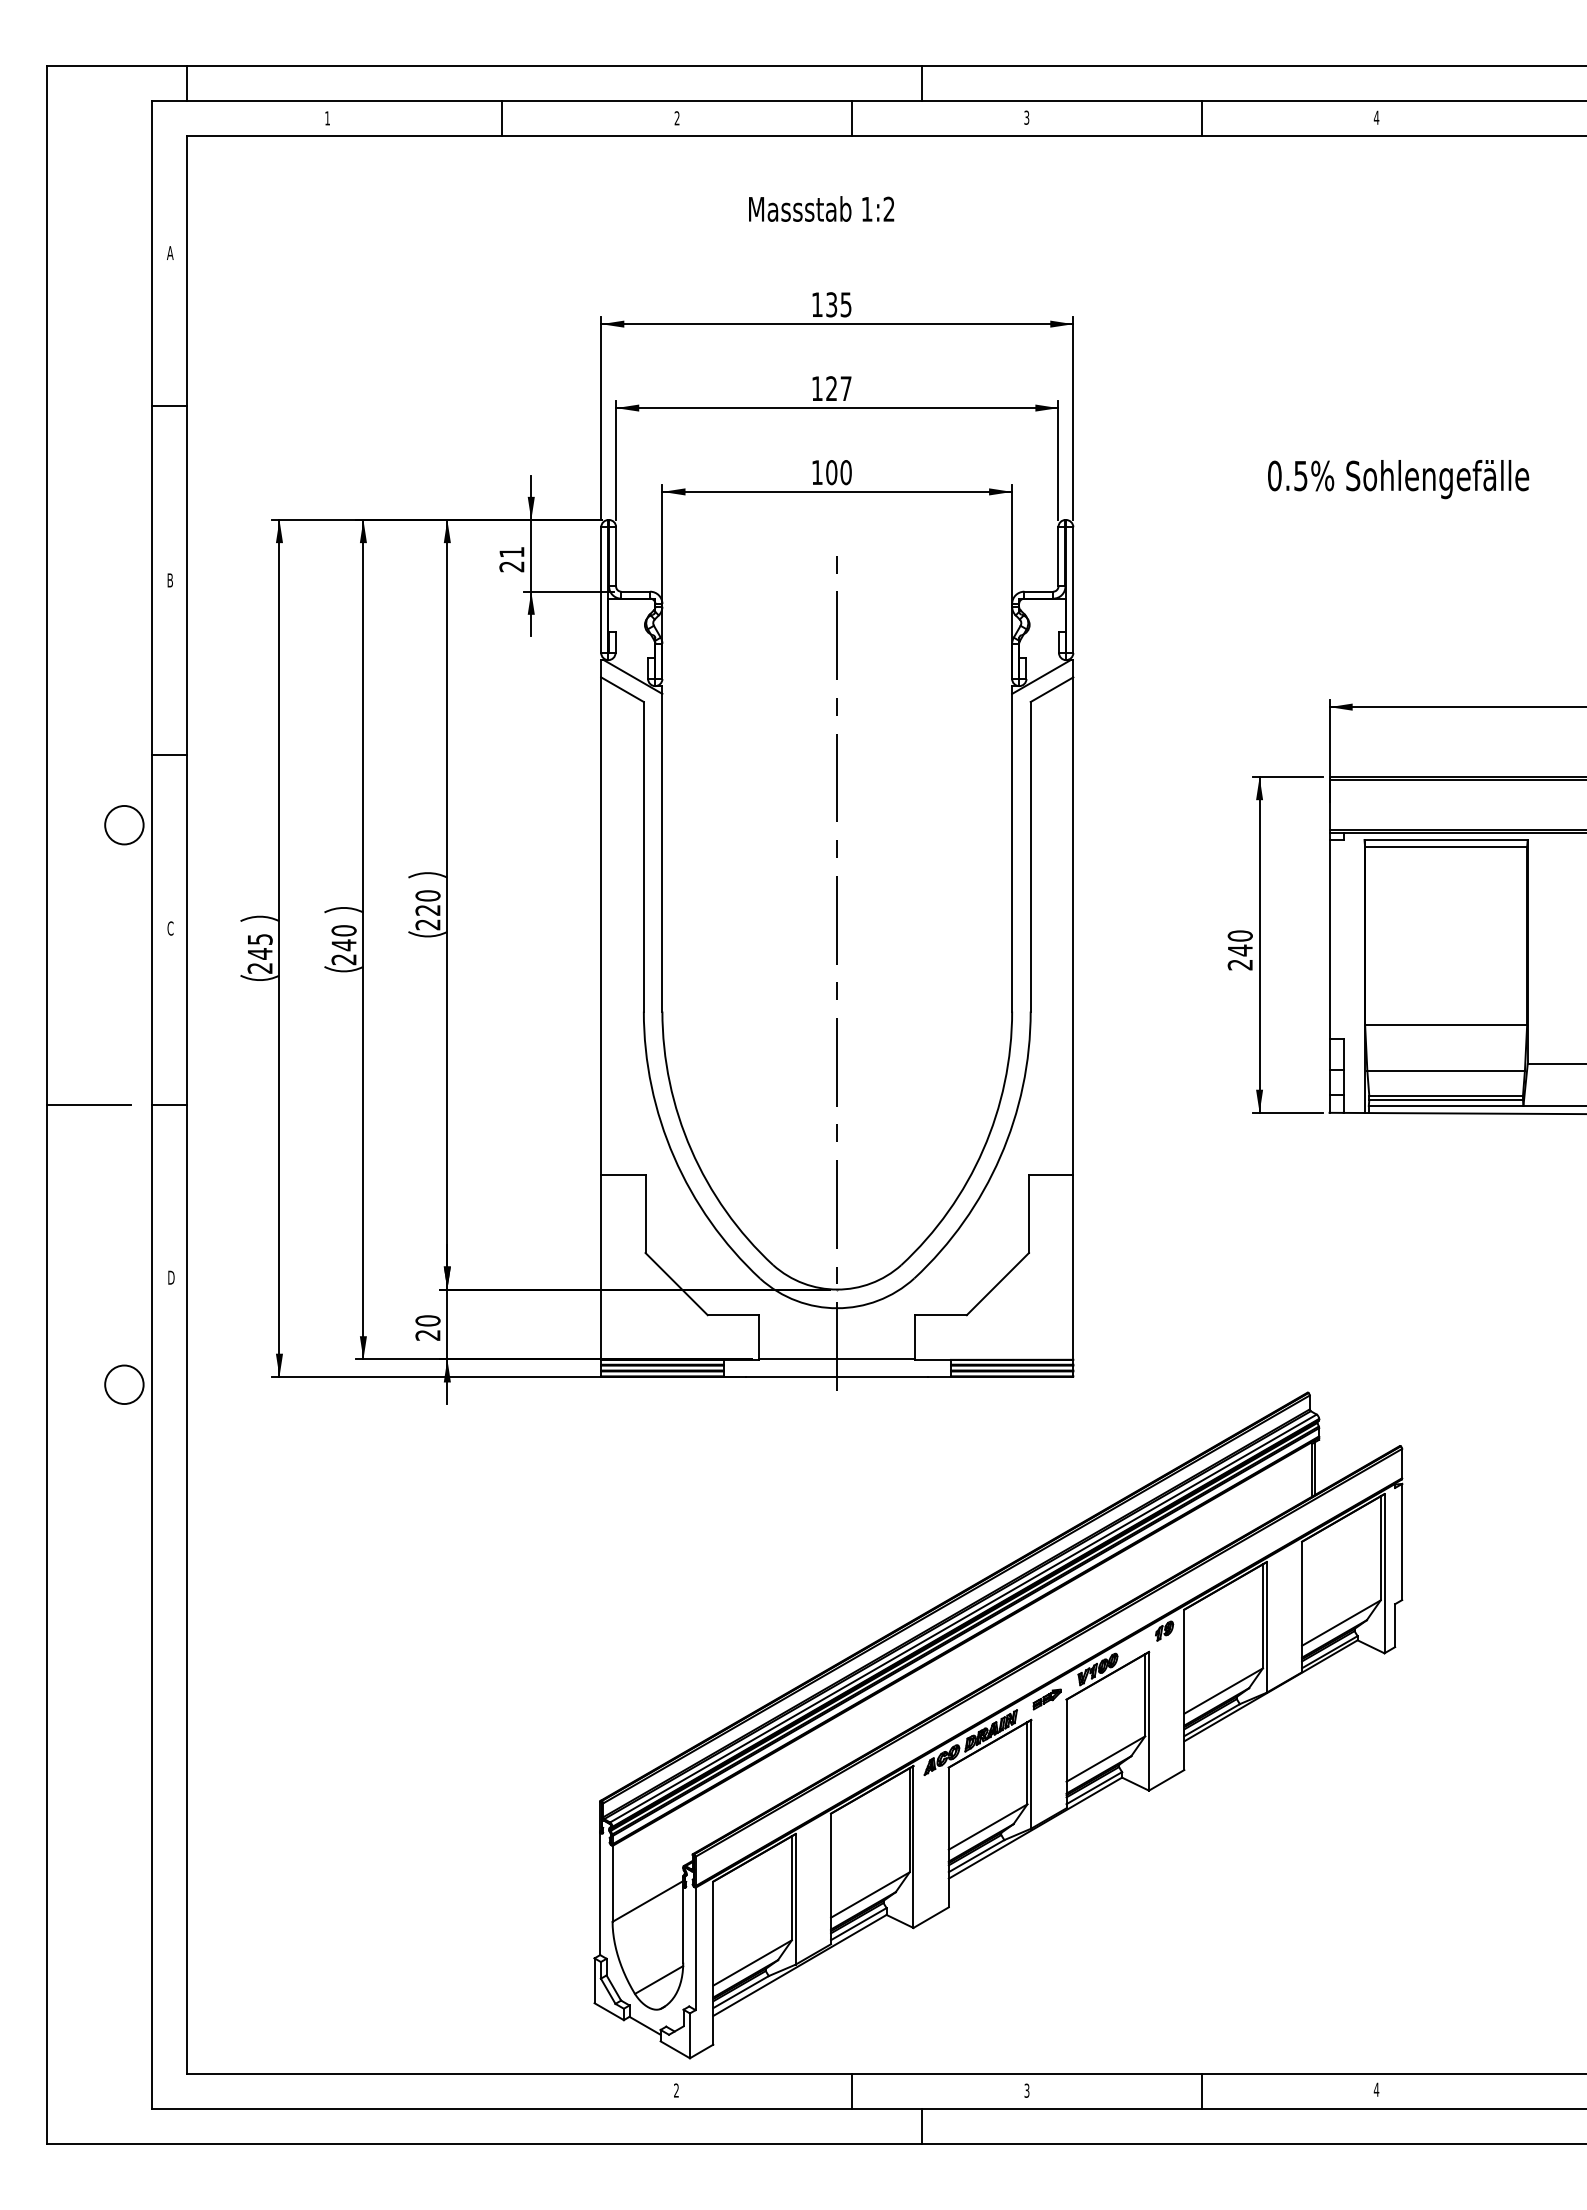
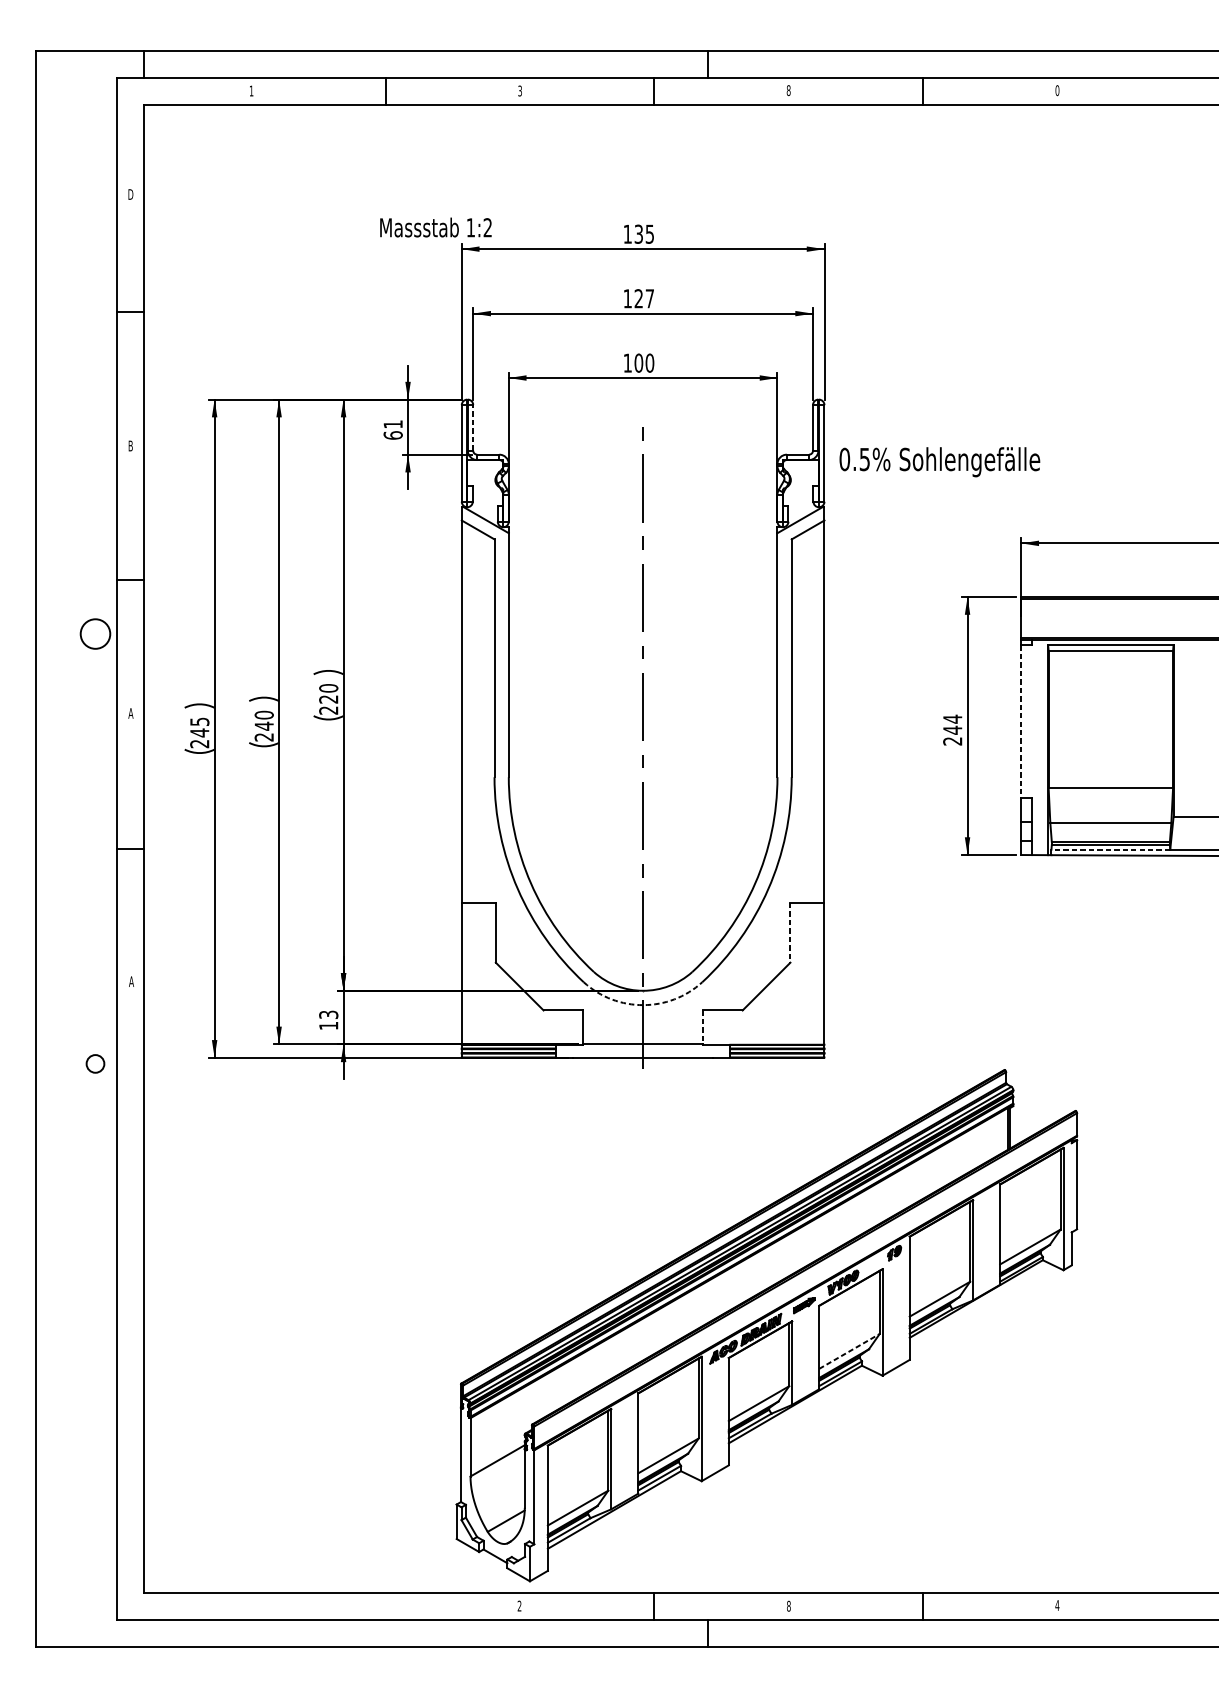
text: (1026, 117) -> (788, 90), 3 -> 8
text: (1376, 117) -> (1057, 90), 4 -> 0
text: (676, 118) -> (519, 91), 2 -> 3
text: (821, 208) -> (435, 227), moved
text: (170, 252) -> (130, 194), A -> D
text: (1398, 479) -> (939, 462), moved
line: (616, 556) -> (473, 427), solid -> dashed
text: (511, 566) -> (392, 435), 21 -> 61
text: (170, 928) -> (130, 713), C -> A
text: (1239, 936) -> (952, 719), 240 -> 244
line: (1329, 939) -> (1021, 721), solid -> dashed
line: (89, 1105) -> (68, 849), removed
line: (1445, 1105) -> (1110, 849), solid -> dashed
line: (1029, 1214) -> (790, 933), solid -> dashed
text: (171, 1277) -> (131, 981), D -> A
arc: (837, 1308) -> (643, 1005), solid -> dashed
text: (427, 1327) -> (328, 1019), 20 -> 13
line: (915, 1337) -> (703, 1027), solid -> dashed
circle: (124, 1384) -> (95, 1063), size x0.6
line: (1106, 1758) -> (849, 1351), solid -> dashed
text: (1026, 2090) -> (788, 1606), 3 -> 8

